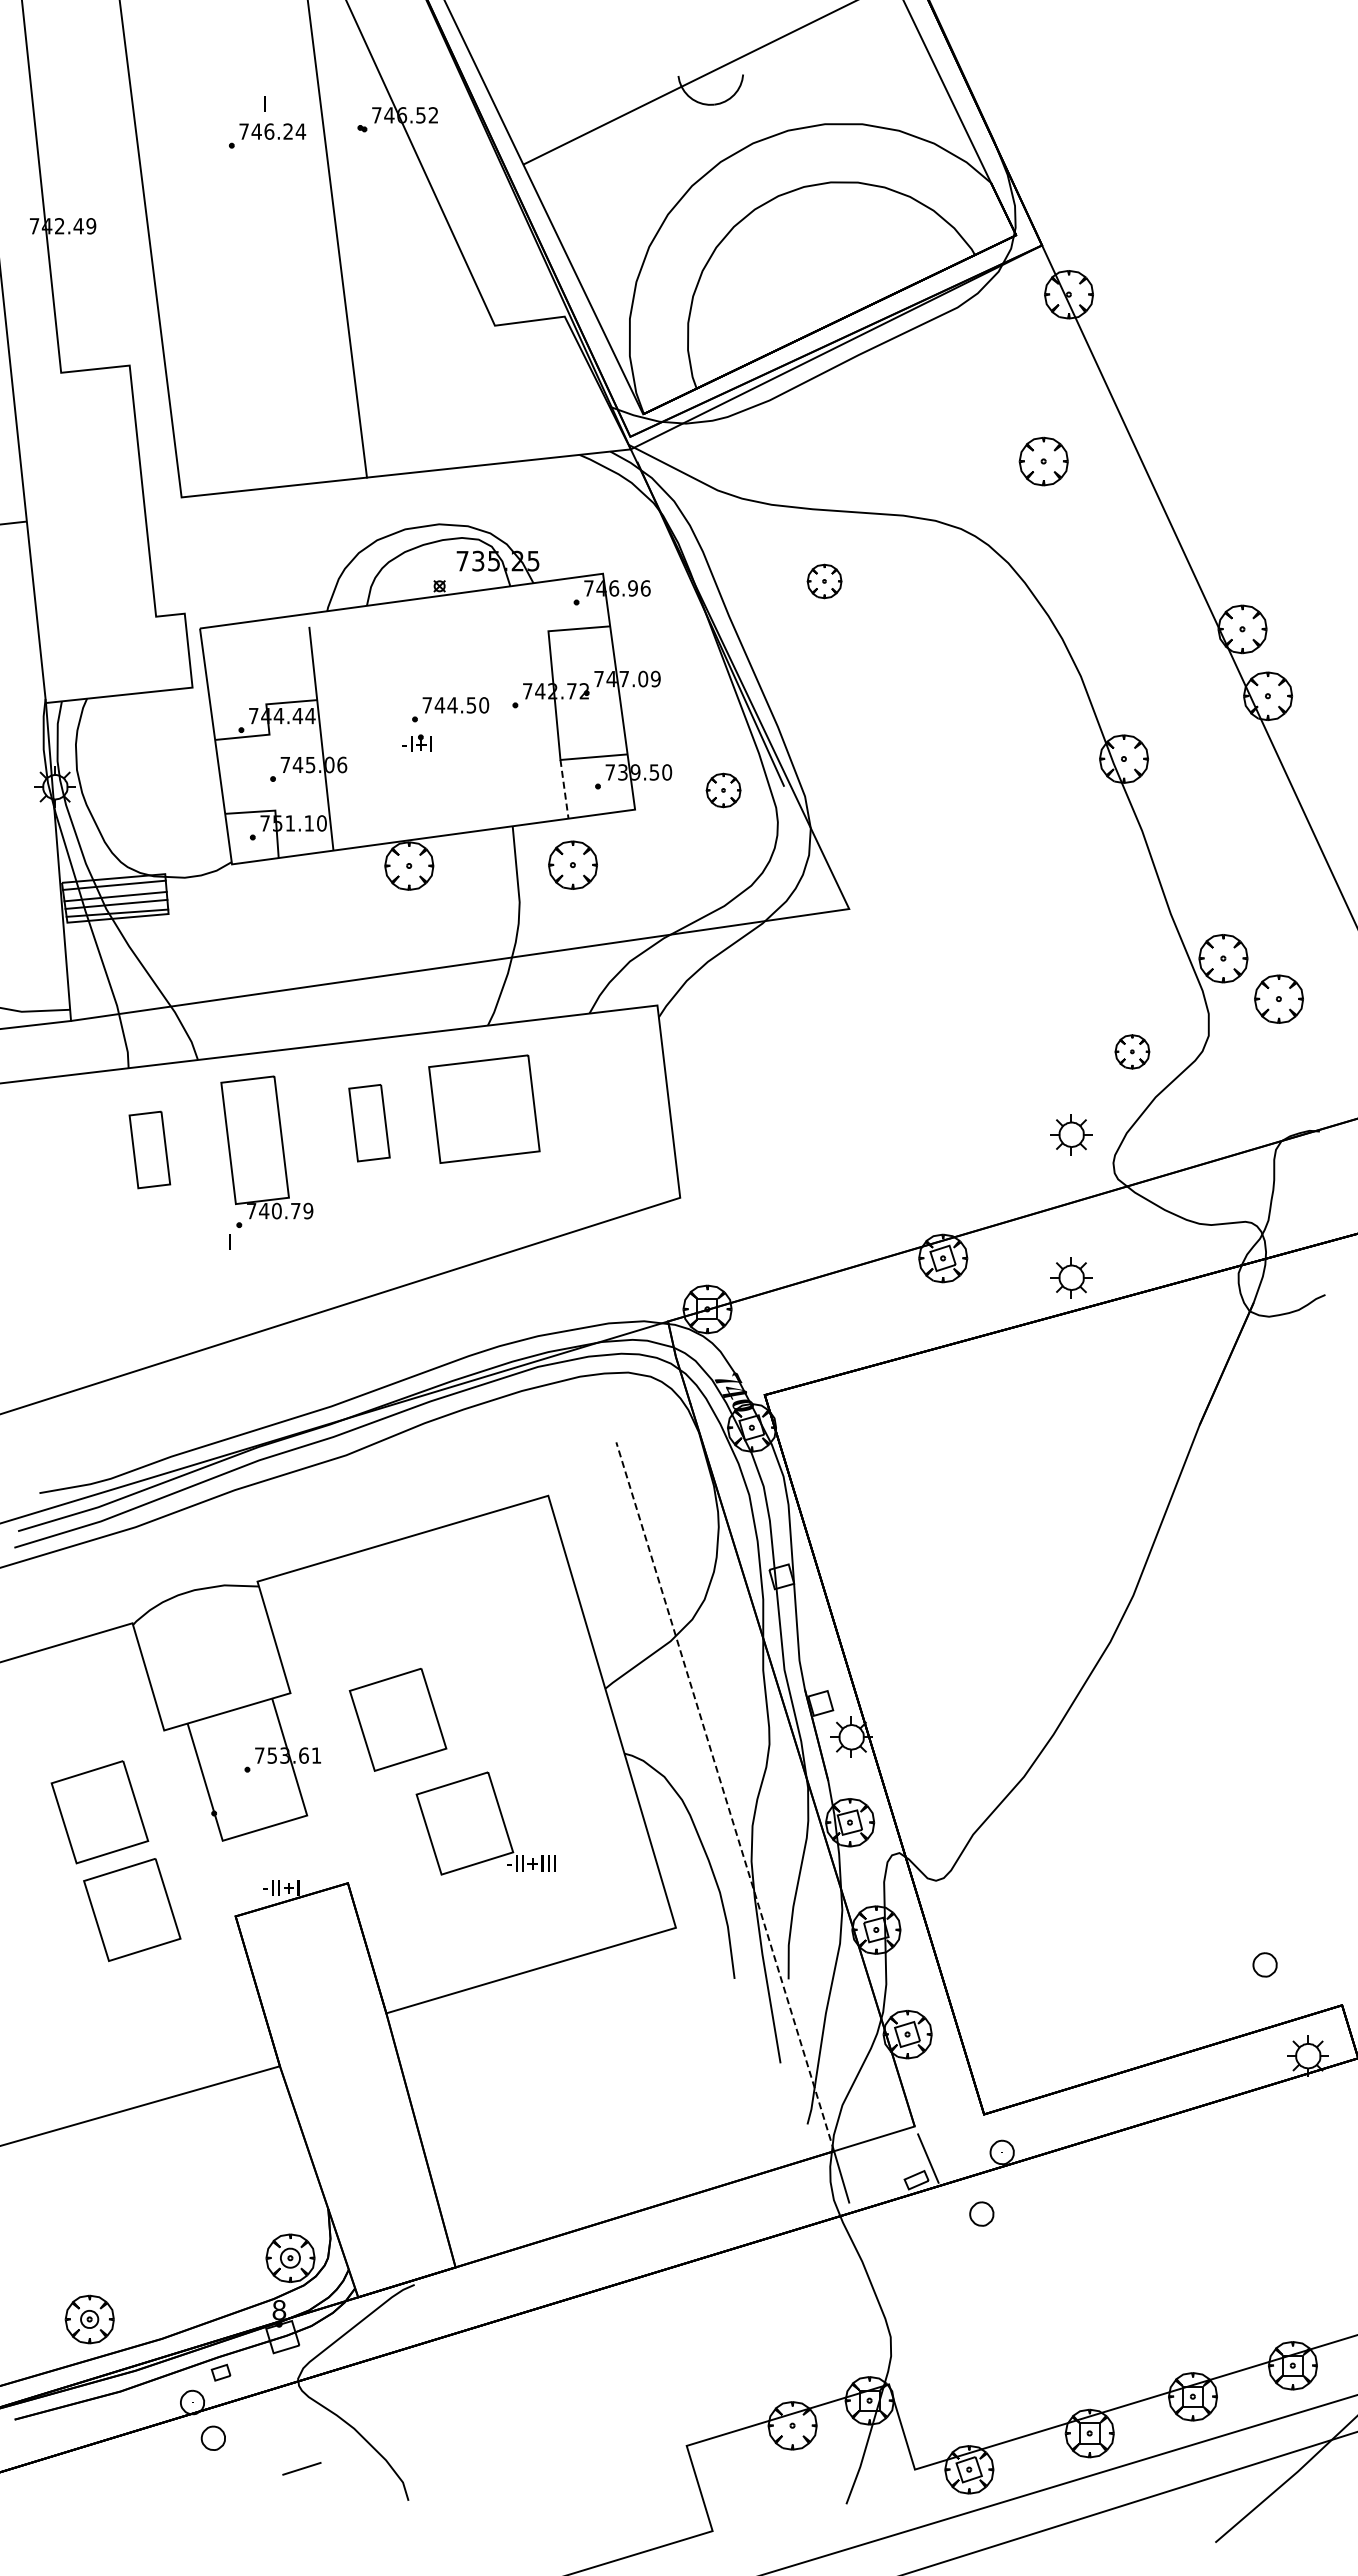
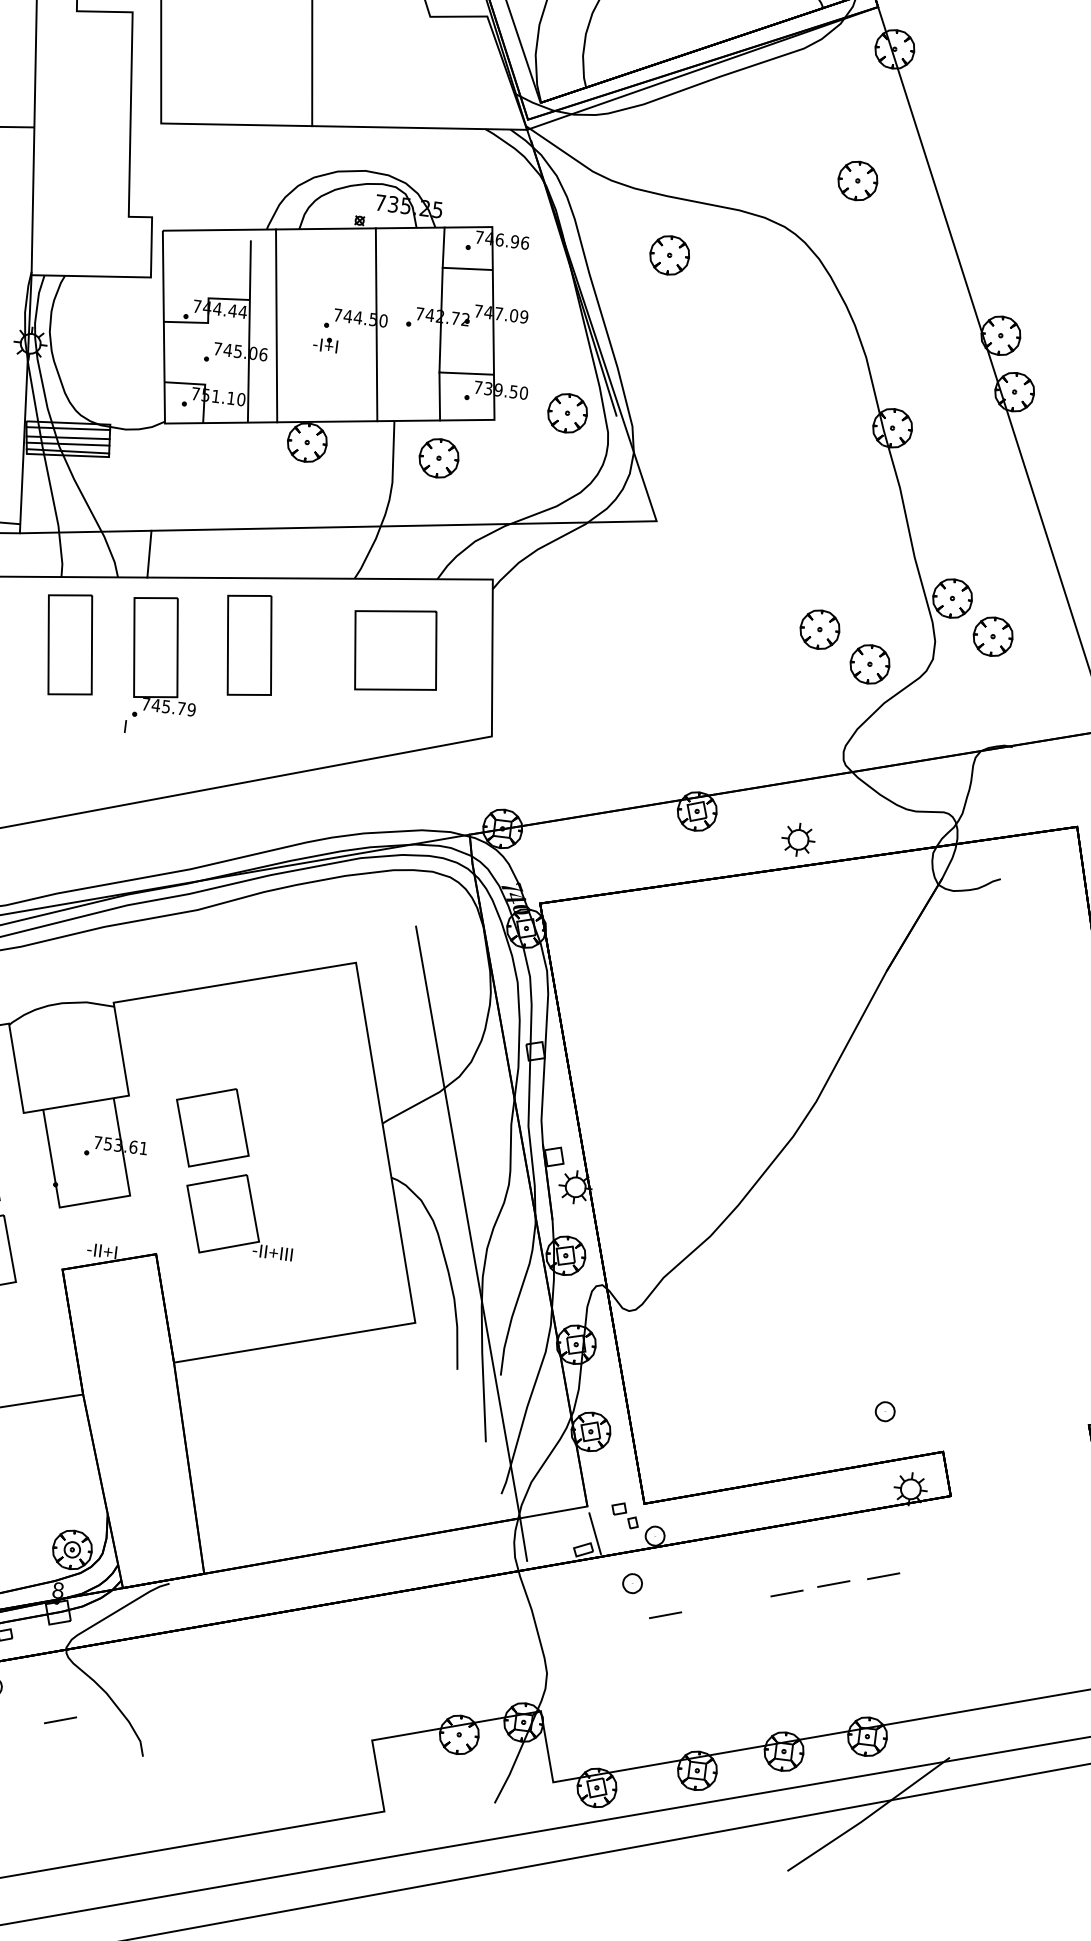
part: (824, 581) -> (669, 255), size x1.43
line: (546, 606) -> (443, 247), added
line: (475, 711) -> (376, 325), added
line: (353, 727) -> (276, 325), added
line: (564, 789) -> (439, 396), dashed -> solid
part: (723, 790) -> (567, 413), size x1.43
part: (1065, 1016) -> (819, 629), added
line: (232, 1026) -> (149, 553), added
part: (1132, 1051) -> (870, 664), size x1.43
part: (484, 1108) -> (395, 649), moved
part: (369, 1122) -> (249, 644), size x1.67
part: (1071, 1134) -> (812, 724), removed
part: (149, 1149) -> (70, 644), size x1.67
text: (276, 1210) -> (166, 706), 740.79 -> 745.79
line: (725, 1796) -> (468, 1222), dashed -> solid
part: (485, 1823) -> (239, 1215), moved
part: (962, 2131) -> (625, 1515), added
line: (1287, 2166) -> (883, 1575), added
line: (1227, 2183) -> (833, 1583), added
line: (1172, 2202) -> (787, 1593), added
line: (1026, 2247) -> (665, 1614), added

